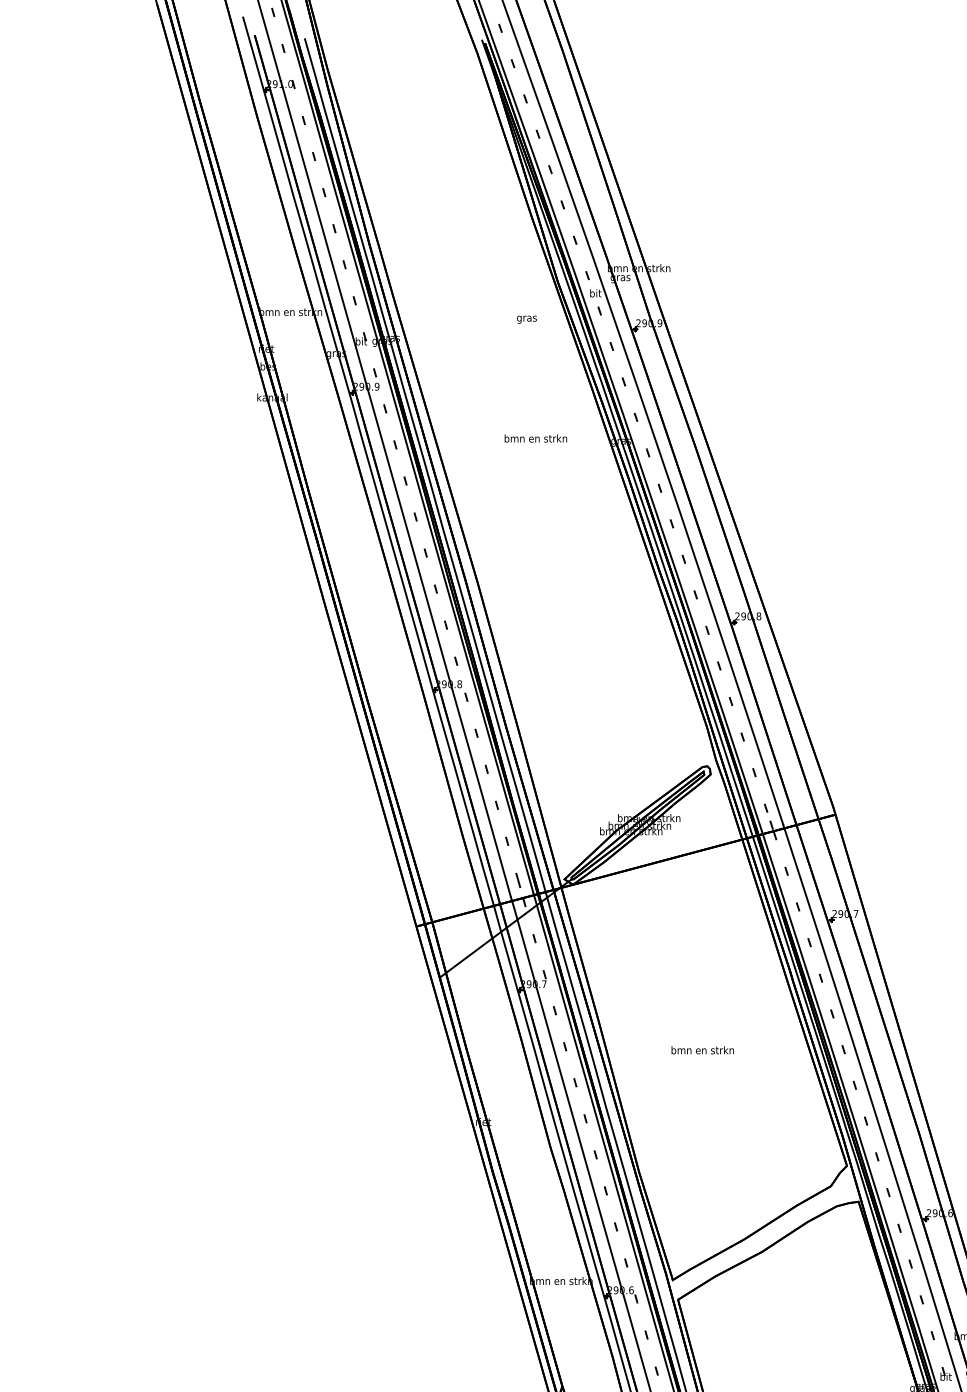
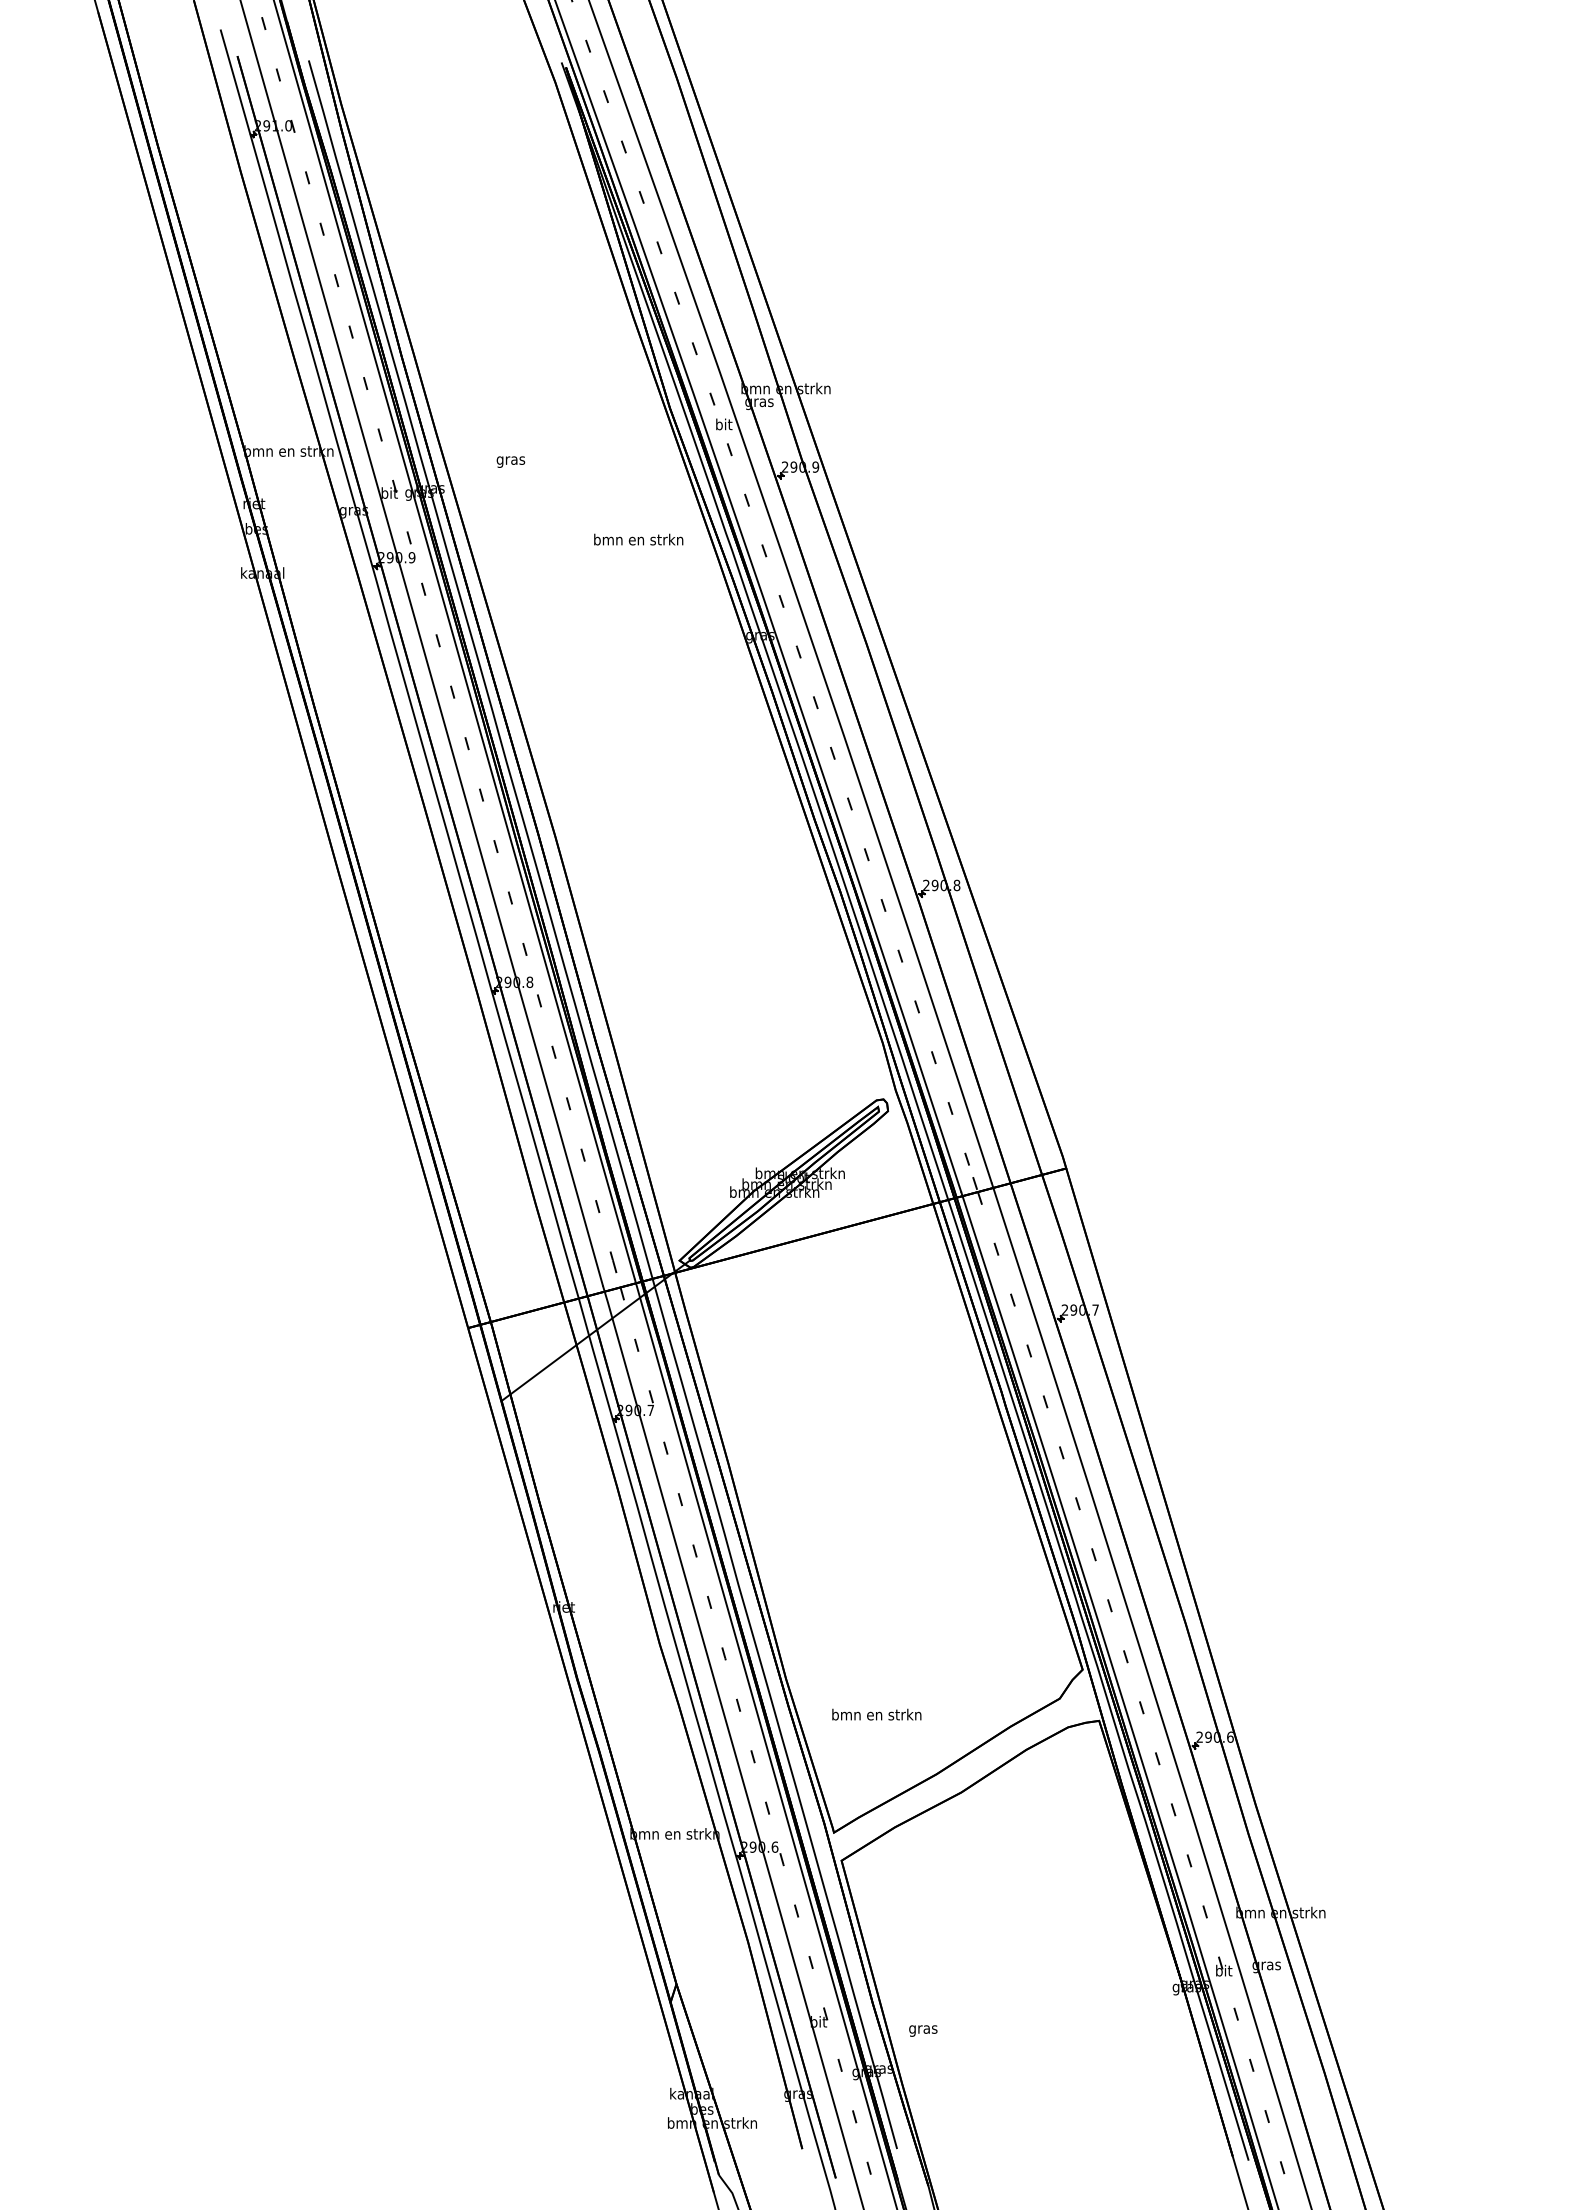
text: (526, 319) -> (510, 461), moved
text: (535, 438) -> (638, 539), moved
text: (702, 1050) -> (876, 1714), moved

